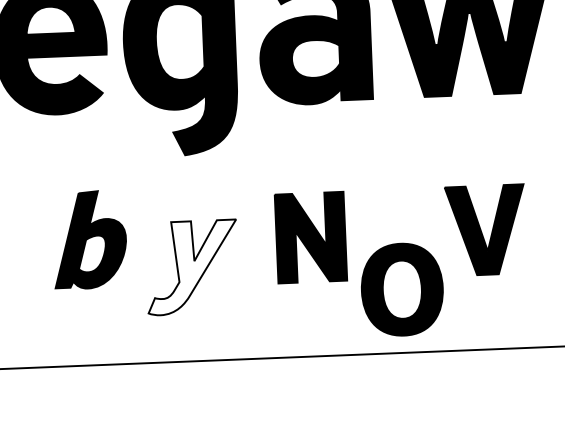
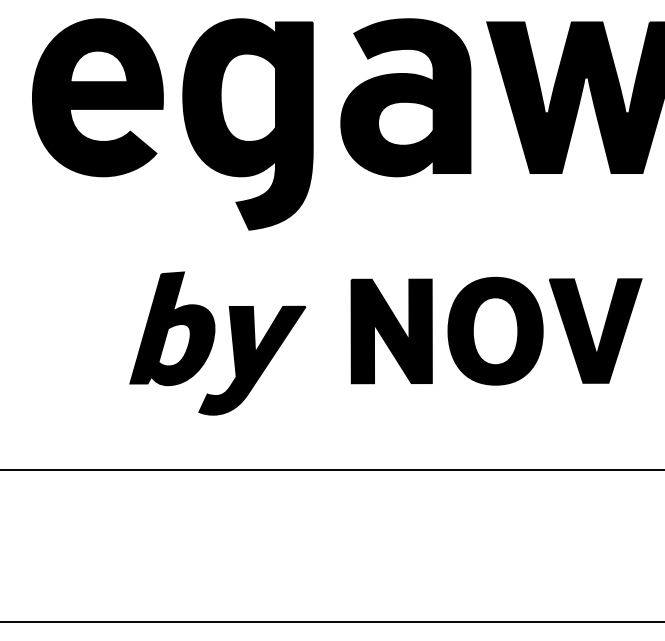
part: (89, 239) -> (172, 328), moved
fill: (192, 267) -> (252, 360), added
part: (402, 289) -> (495, 330), moved

